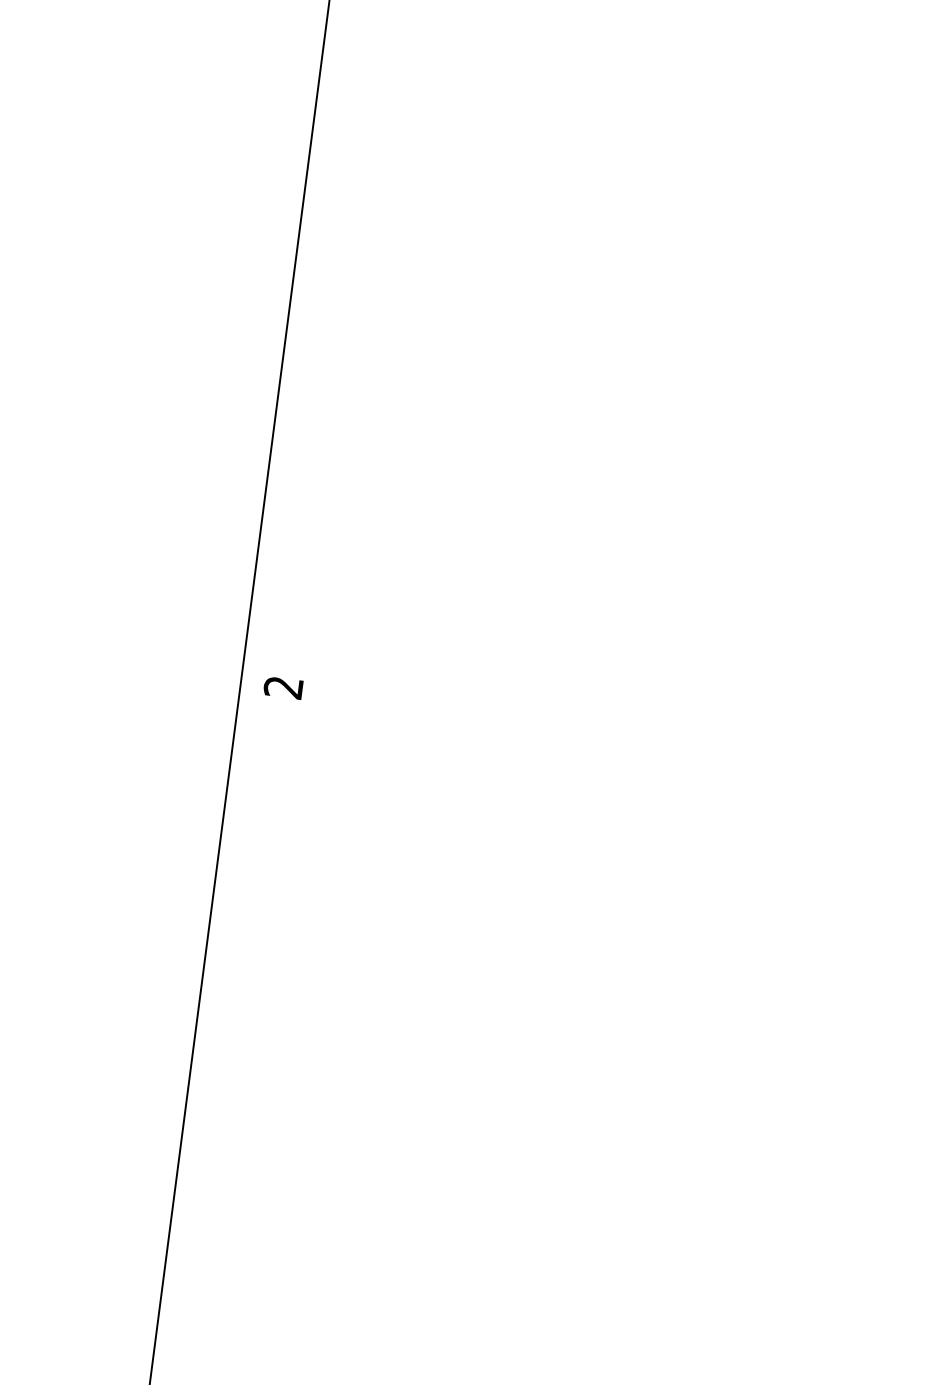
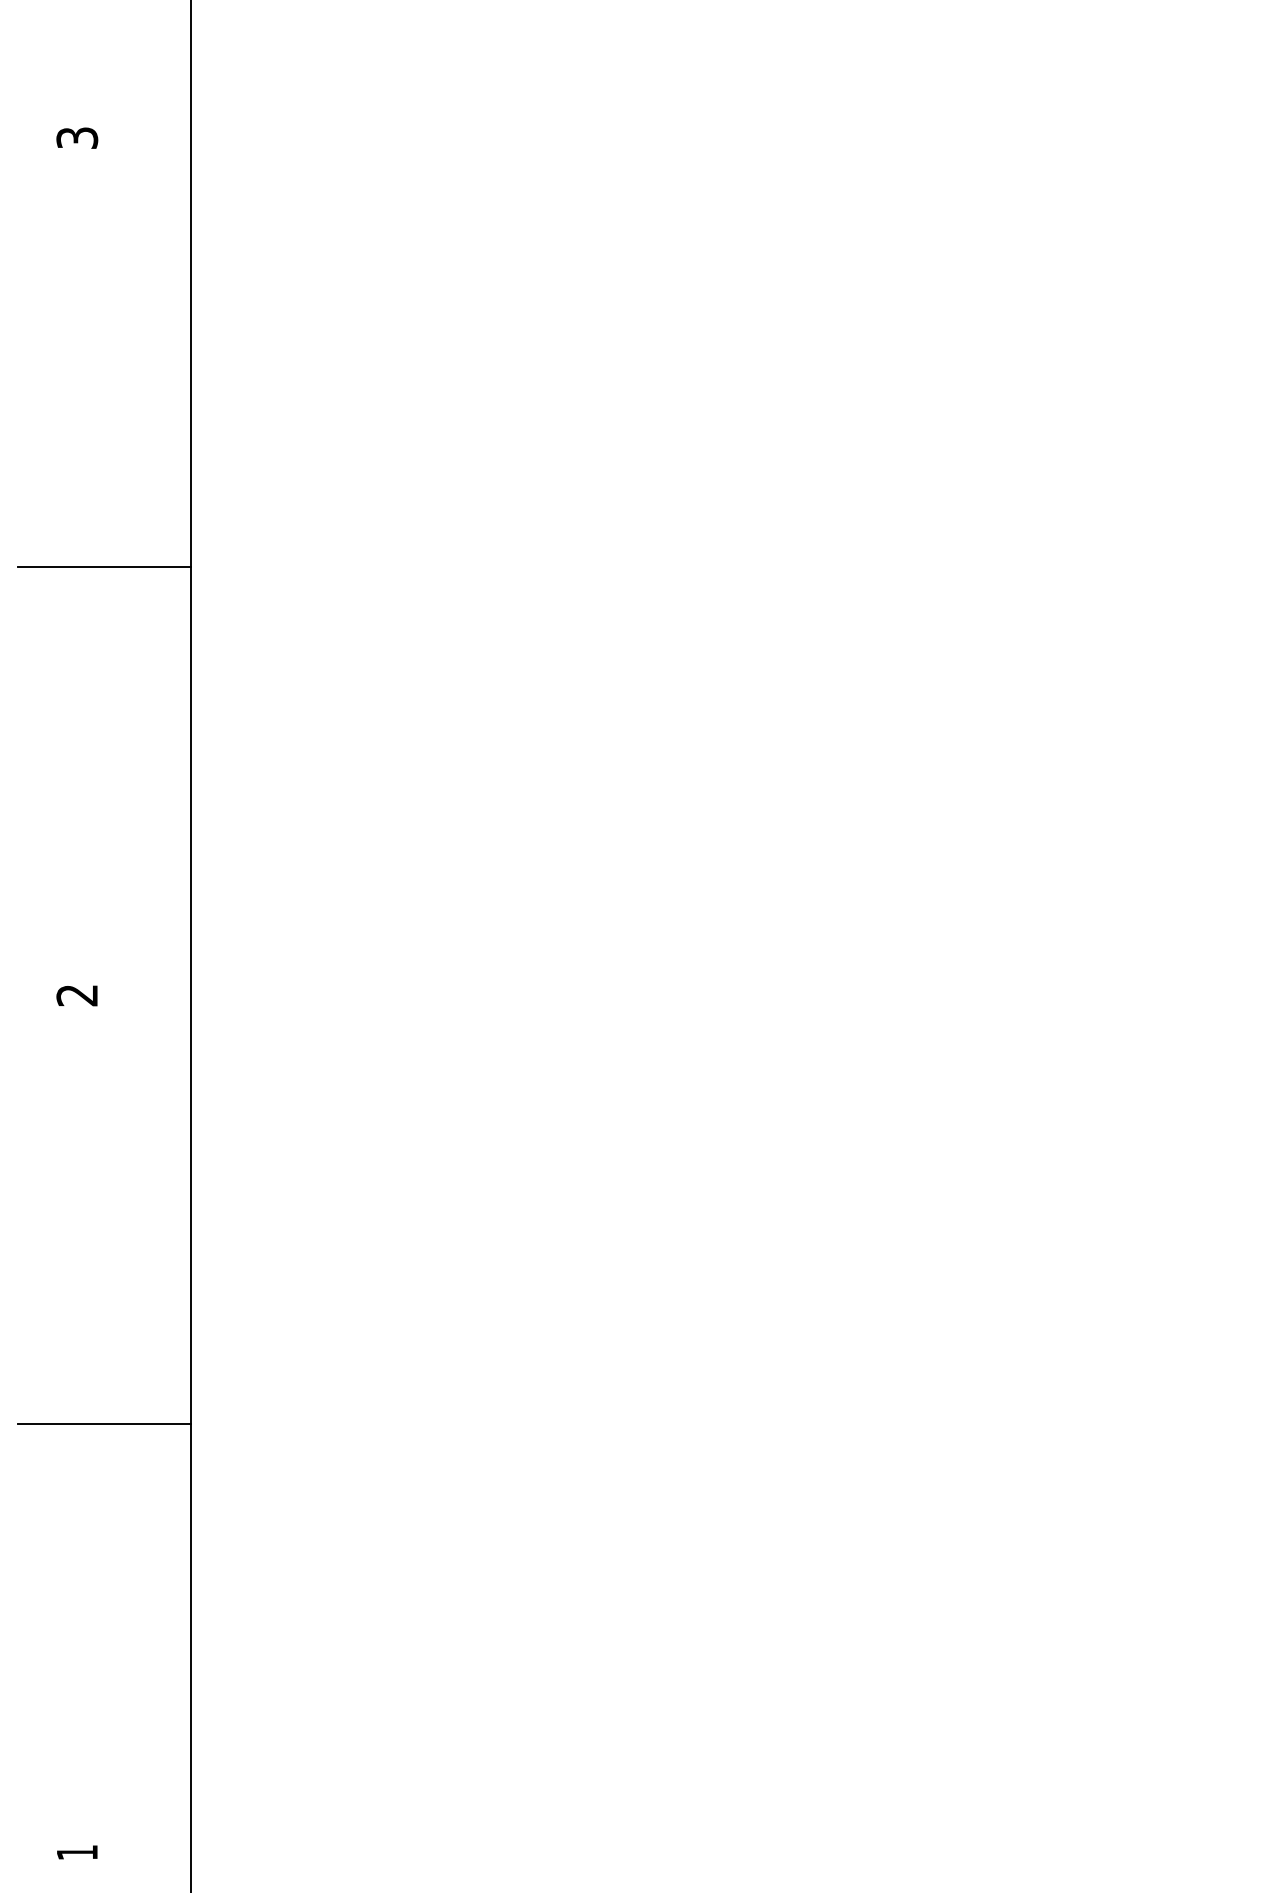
line: (220, 200) -> (103, 566), added
text: (282, 687) -> (76, 995), moved
line: (115, 1005) -> (103, 1424), added

